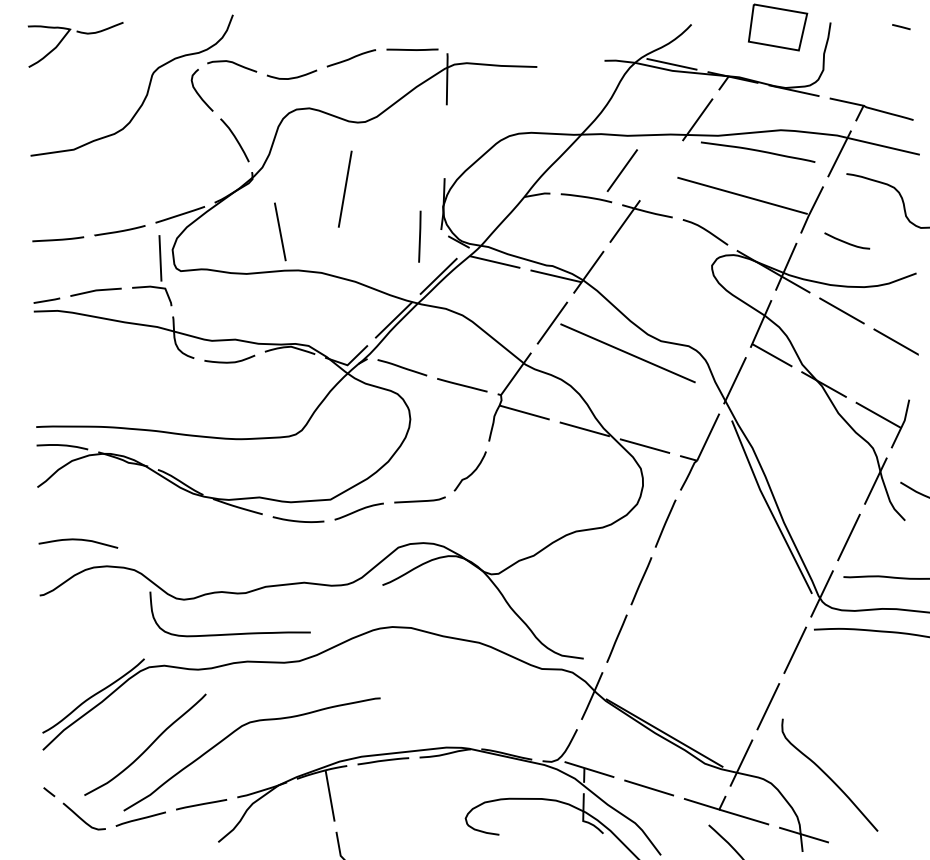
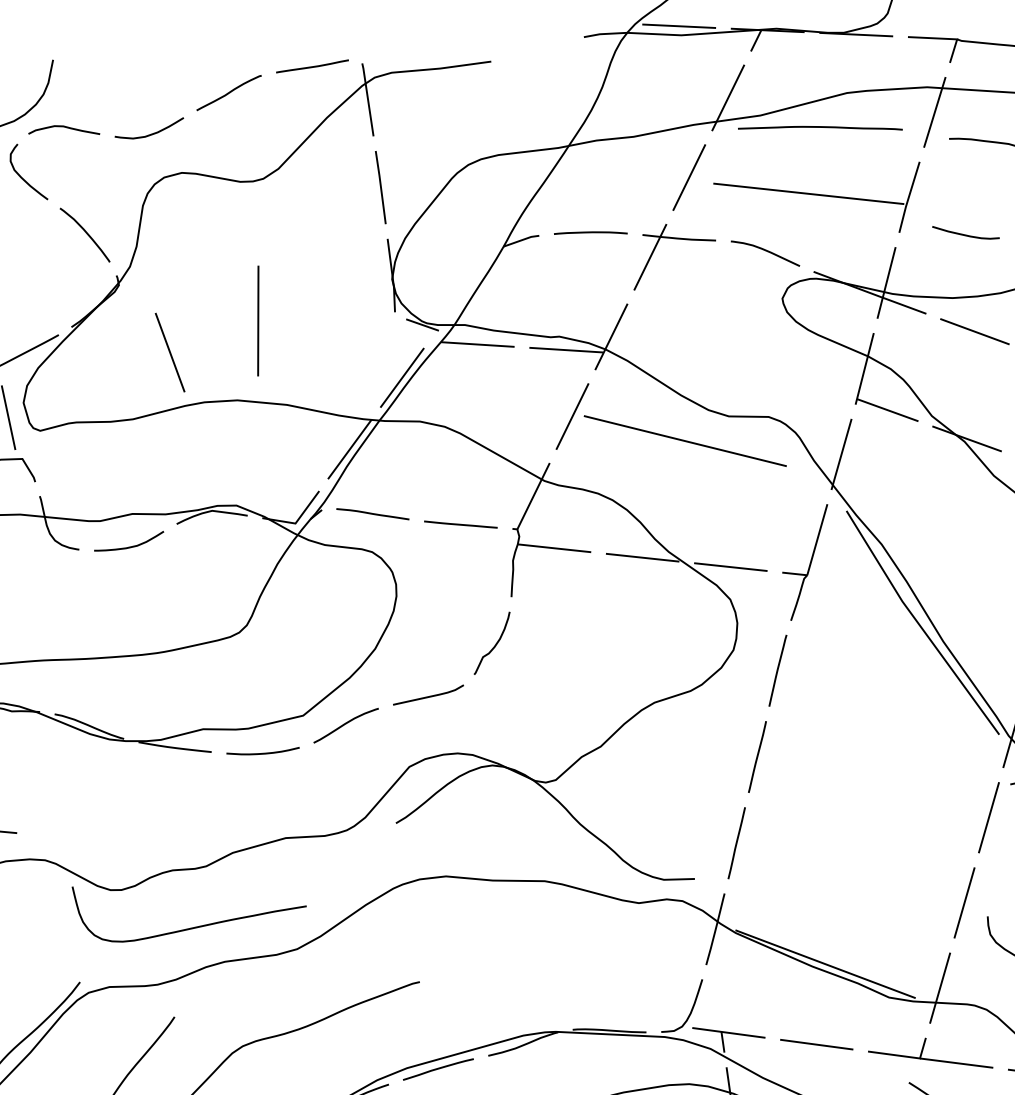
line: (621, 170) -> (687, 177), moved
line: (345, 188) -> (258, 319), moved
line: (419, 236) -> (380, 187), moved

